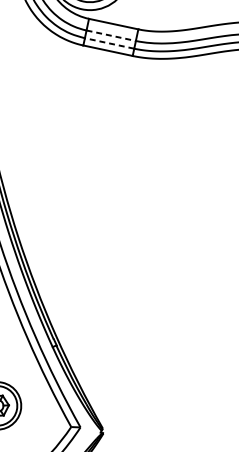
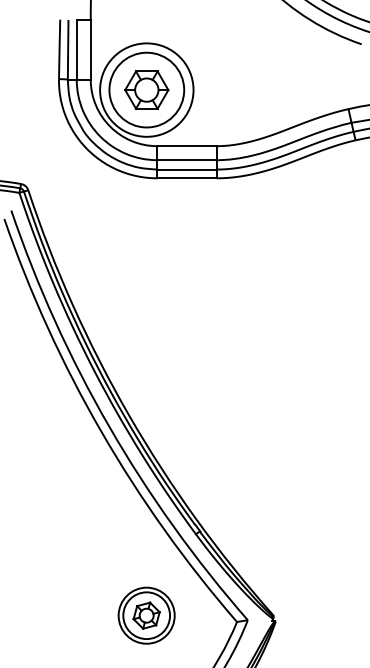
line: (111, 36) -> (187, 160), dashed -> solid
line: (109, 43) -> (187, 169), dashed -> solid

